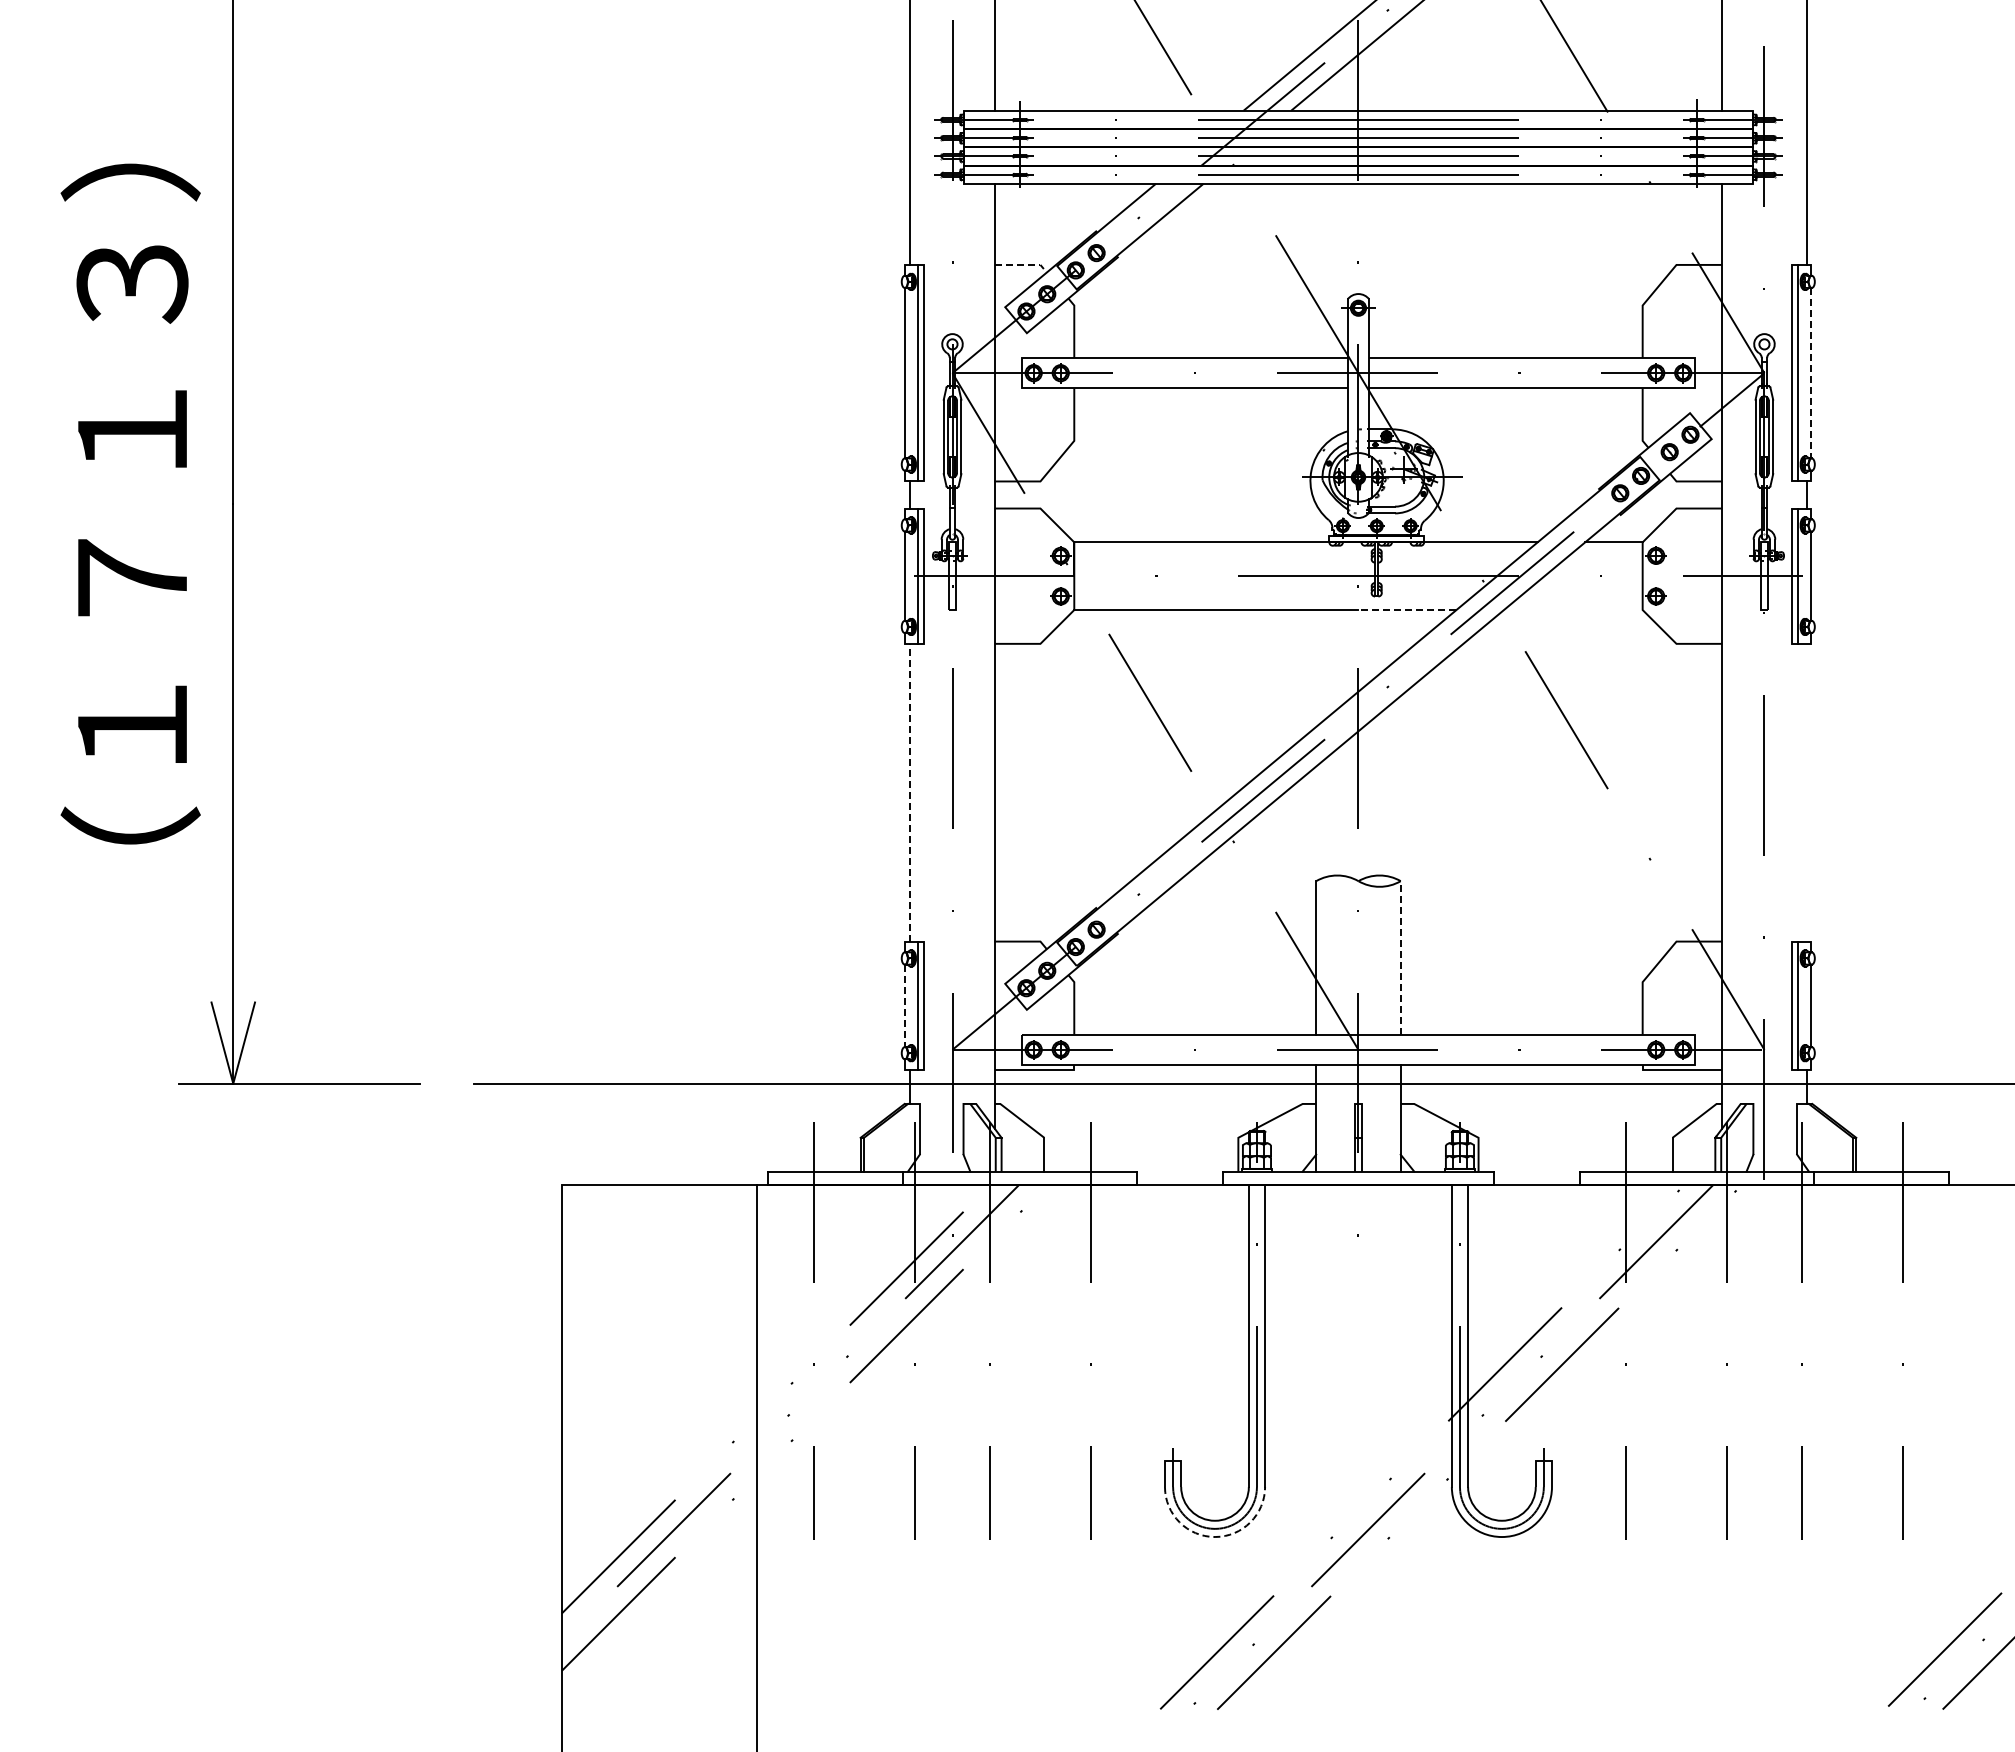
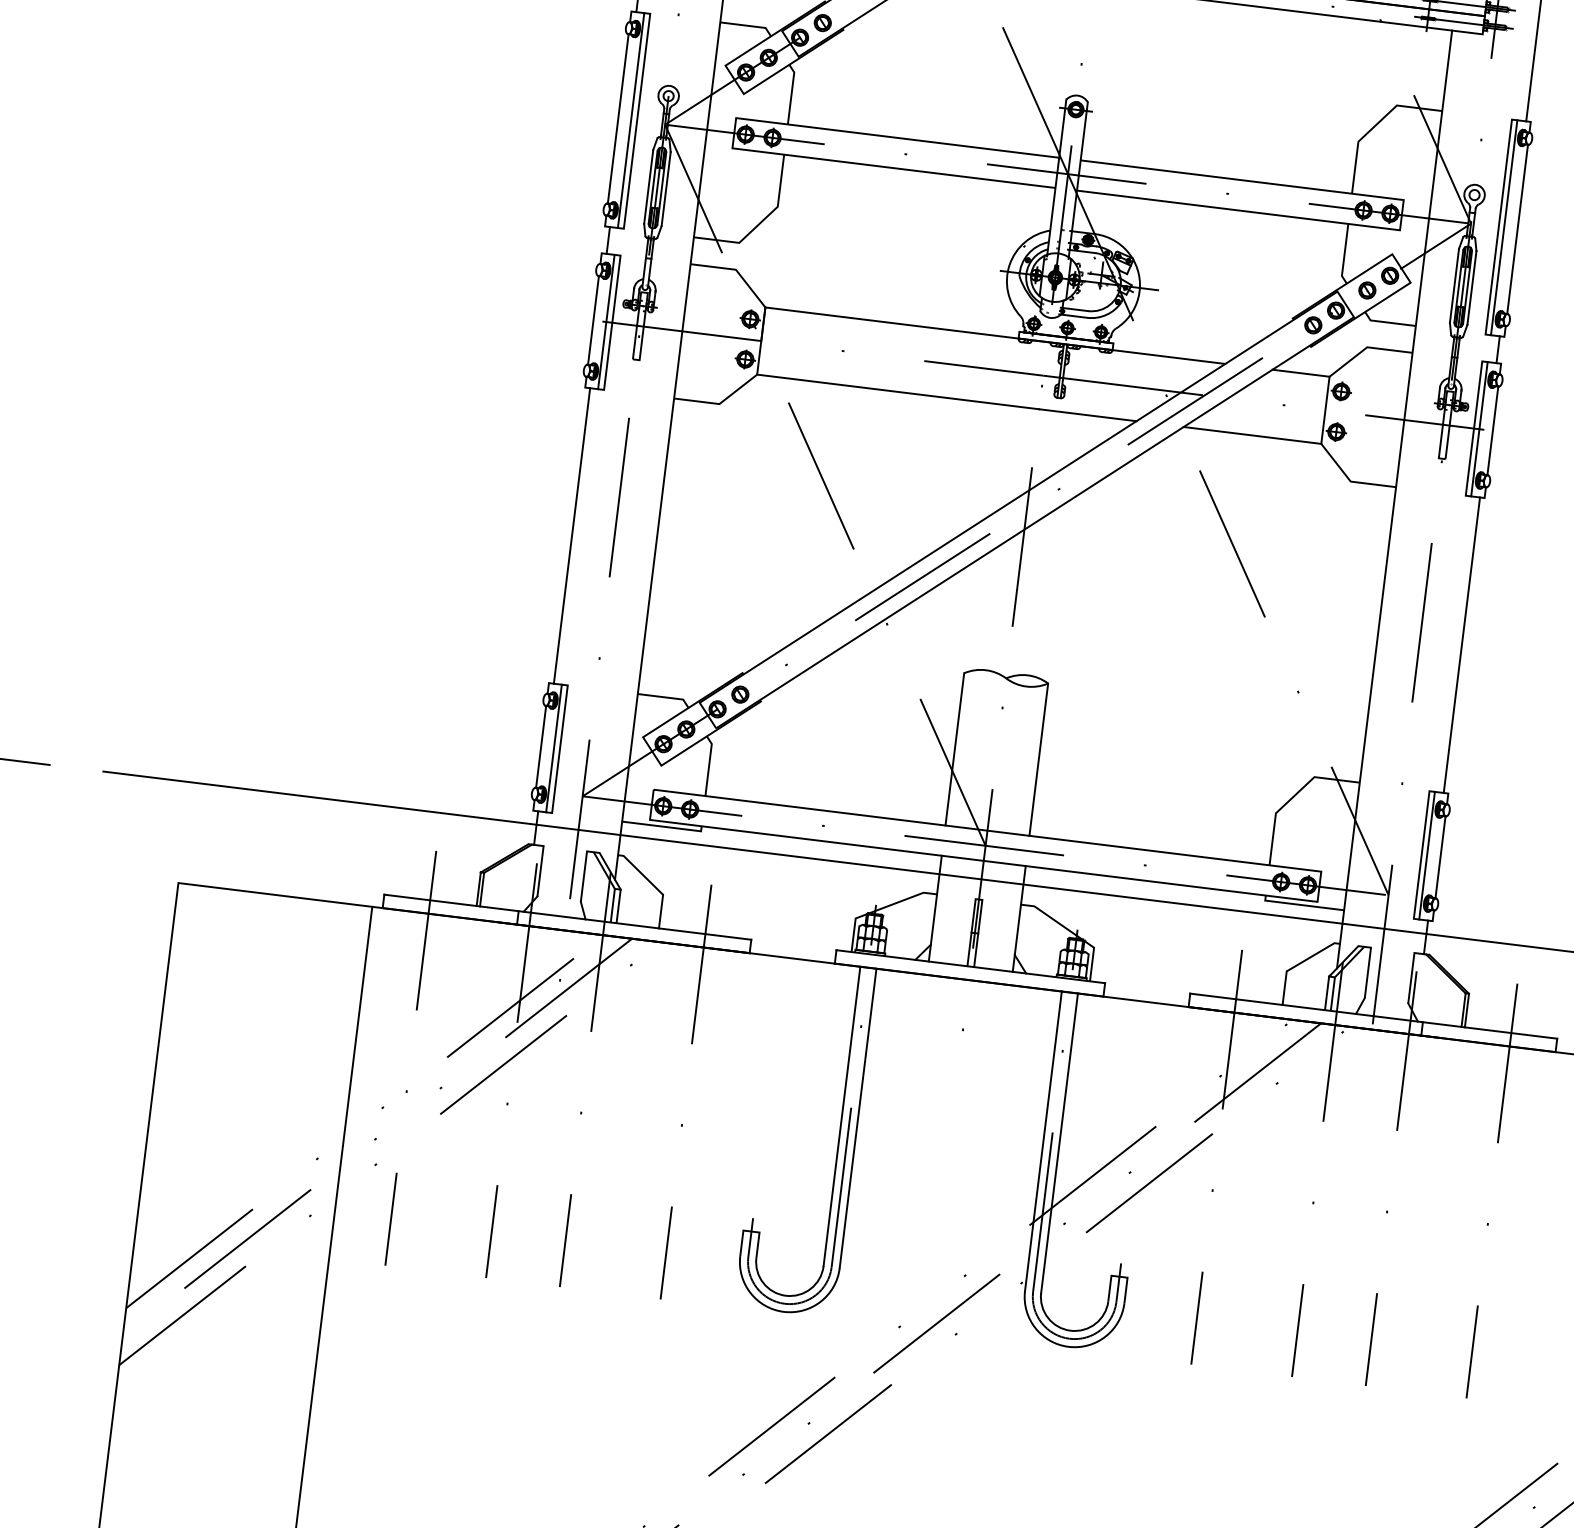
line: (1023, 264) -> (748, 25), dashed -> solid
line: (1811, 373) -> (1517, 229), dashed -> solid
line: (1406, 610) -> (1086, 415), dashed -> solid
line: (1573, 610) -> (1252, 435), added
line: (910, 792) -> (572, 535), dashed -> solid
line: (1806, 792) -> (1461, 644), added
line: (1400, 957) -> (1038, 759), dashed -> solid
line: (905, 1006) -> (541, 747), dashed -> solid
arc: (1215, 1537) -> (784, 1312), dashed -> solid

